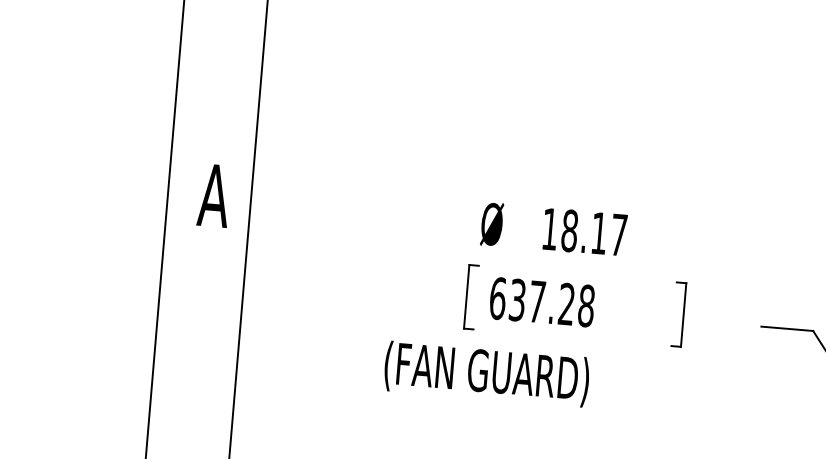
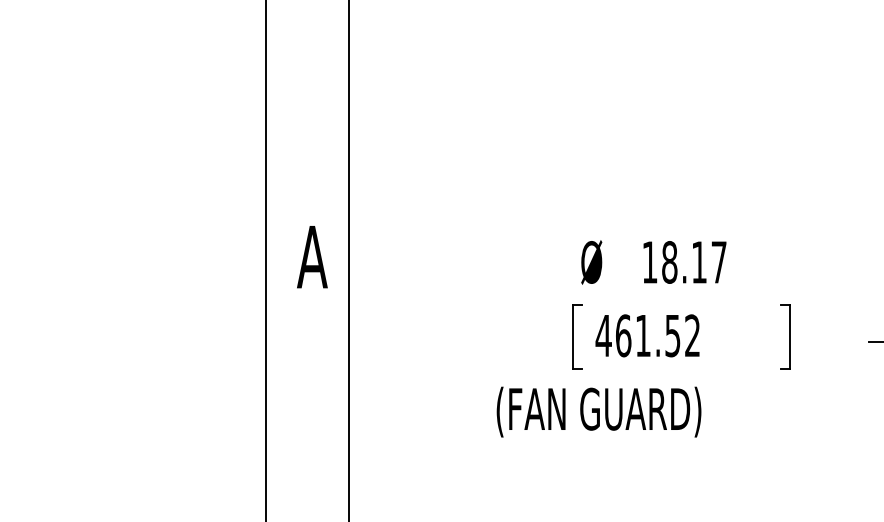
text: (541, 301) -> (647, 335), 637.28 -> 461.52

